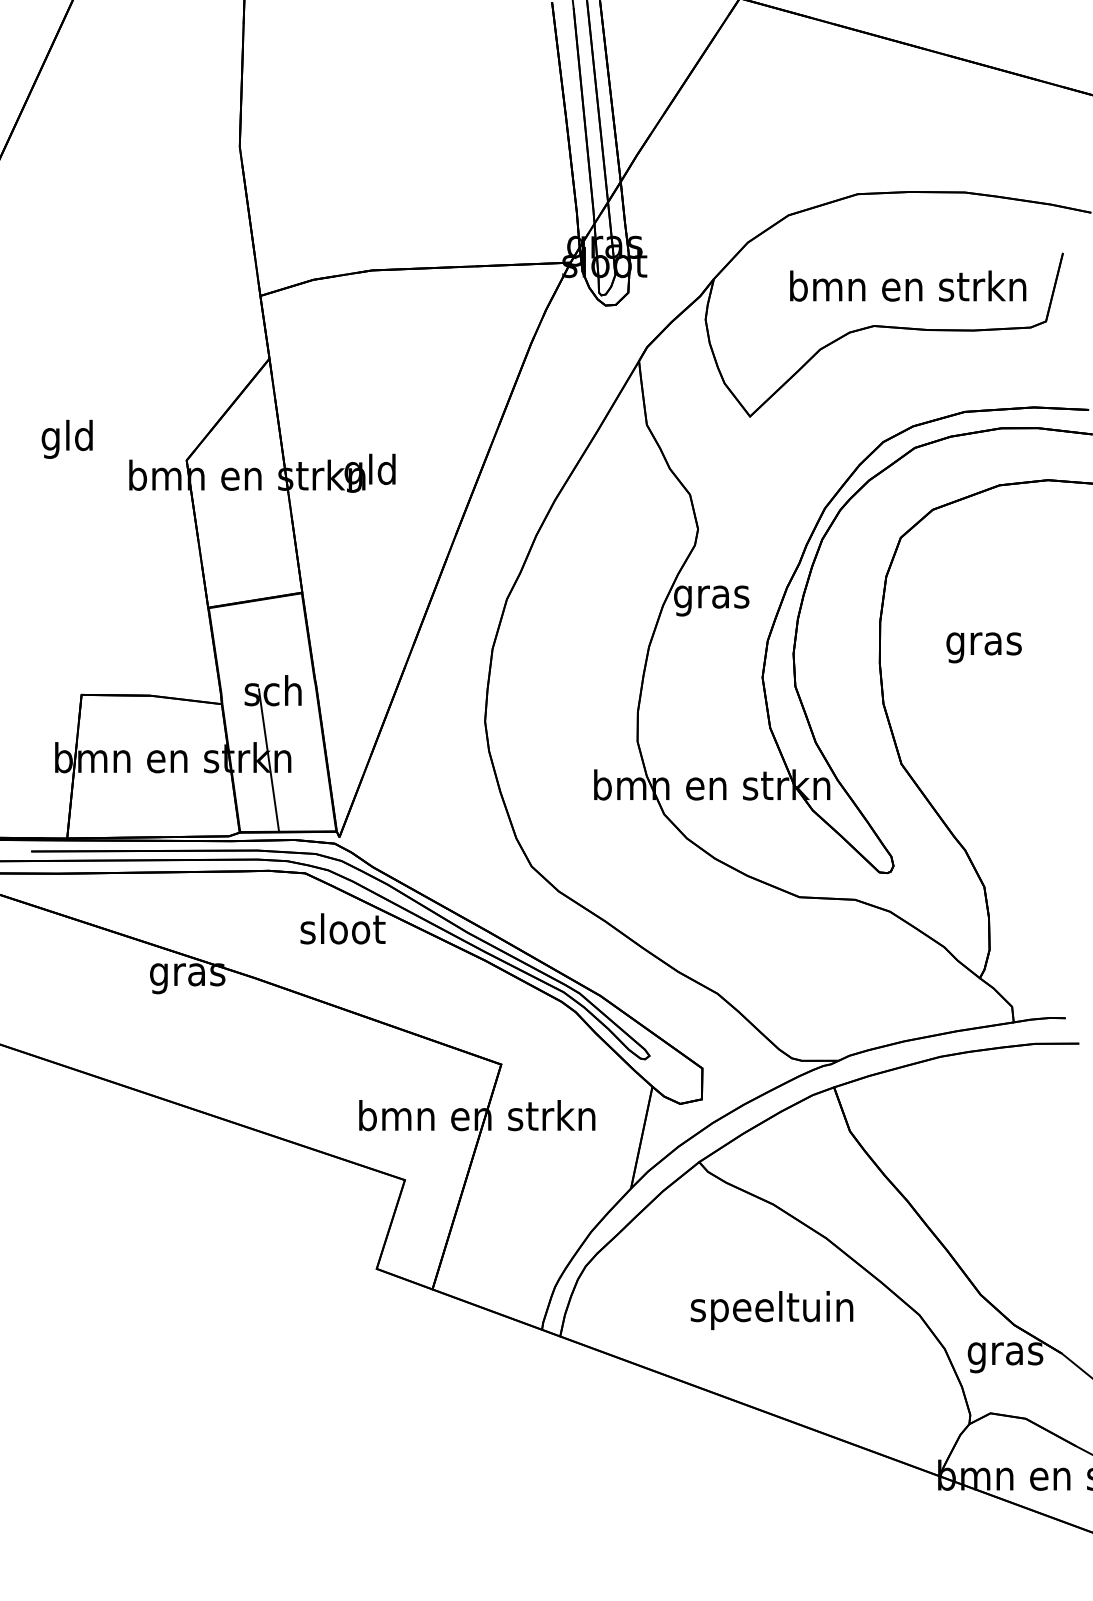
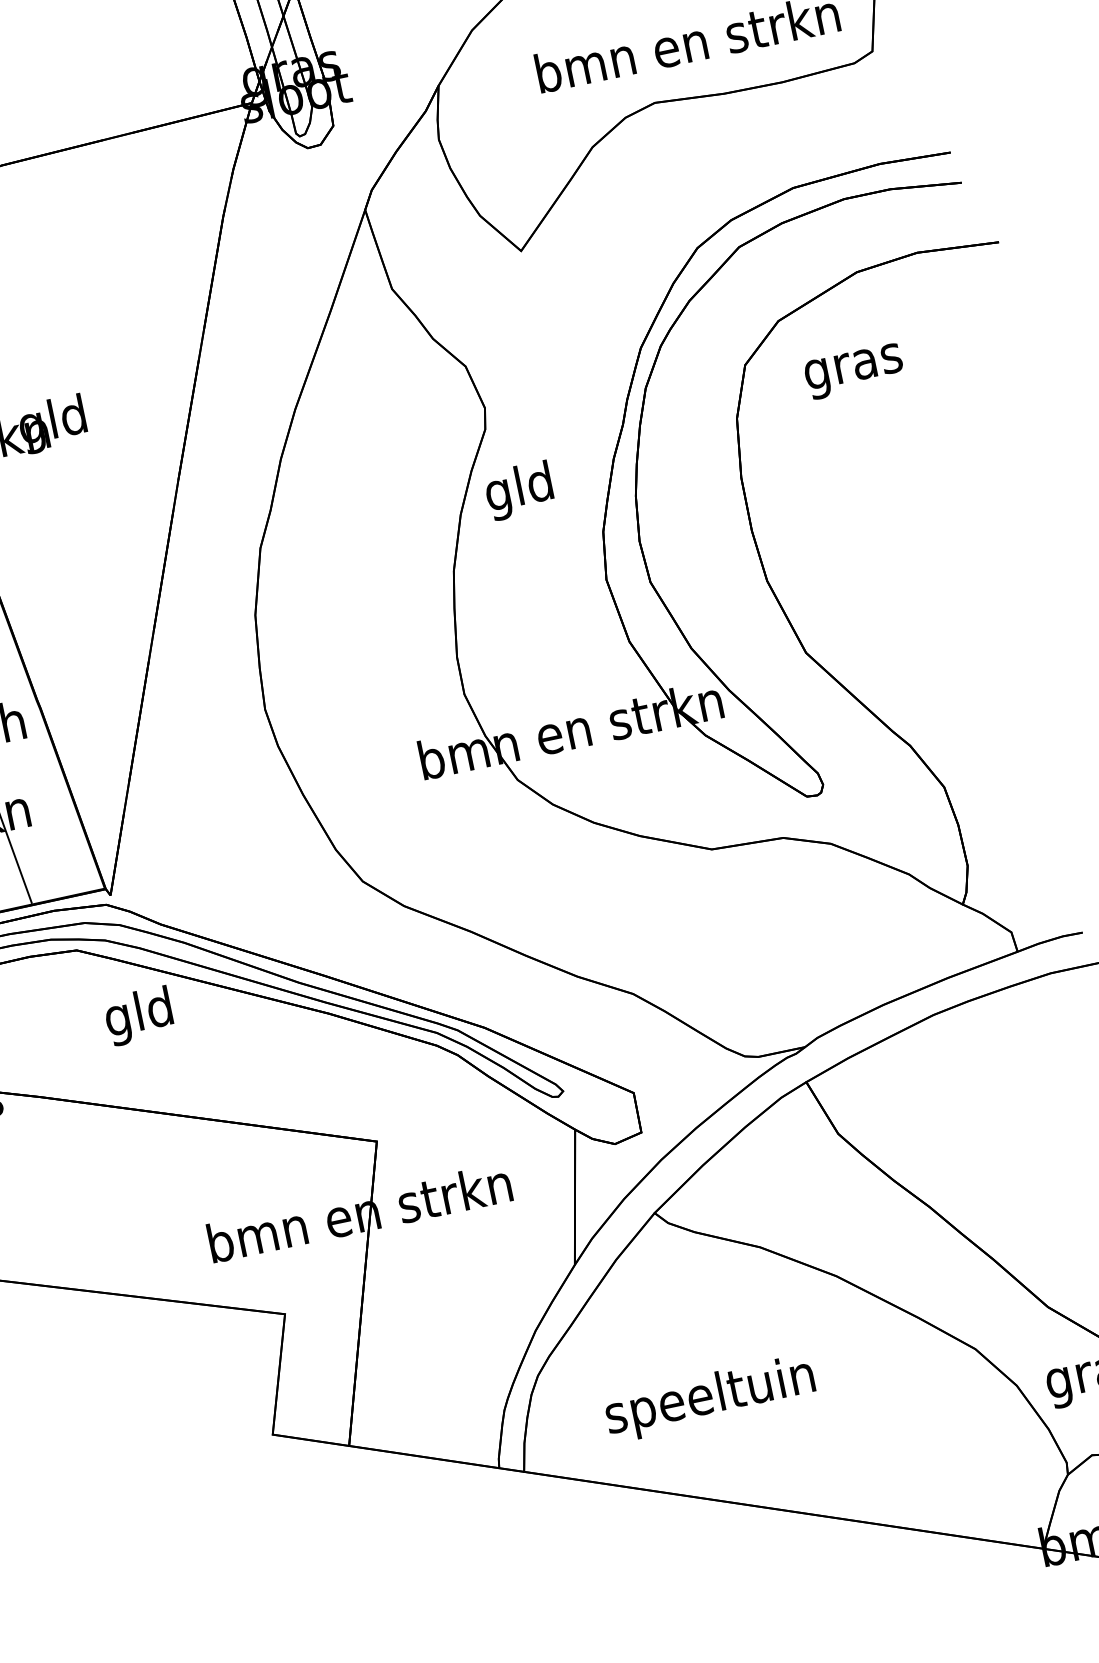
text: (711, 596) -> (519, 490), gras -> gld
text: (983, 647) -> (853, 371), moved
text: (342, 932) -> (139, 1015), sloot -> gld
text: (771, 1310) -> (709, 1398), moved

